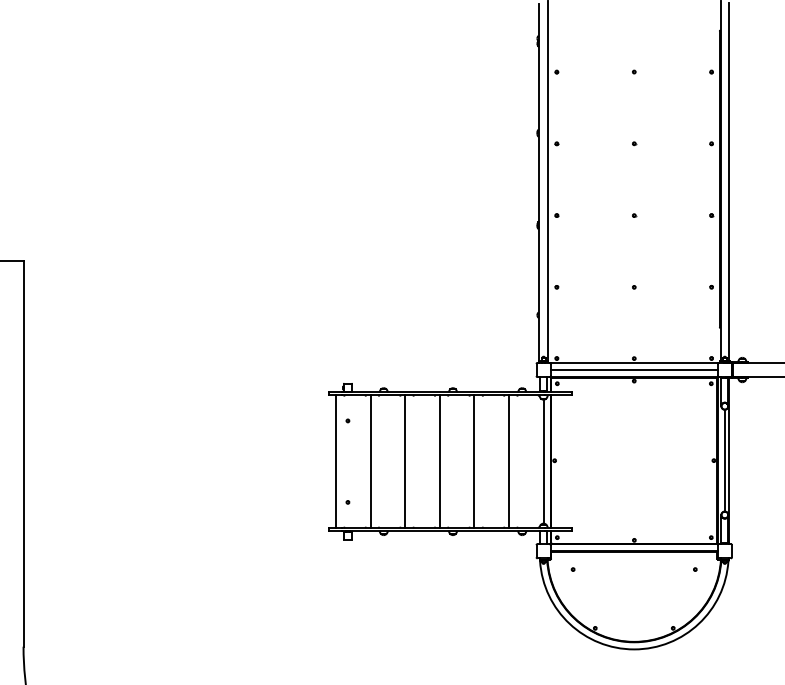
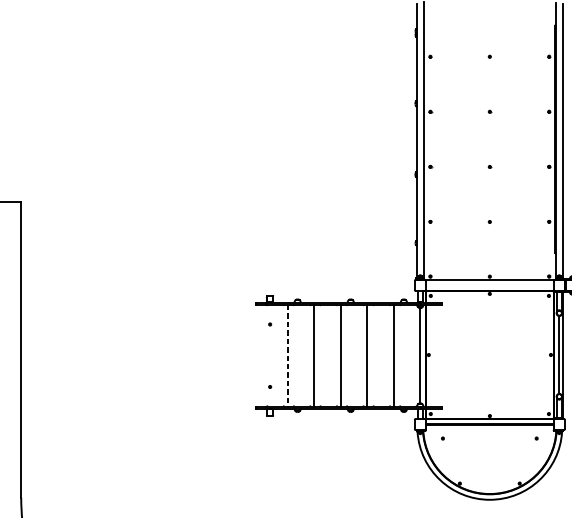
line: (633, 370) -> (489, 285), removed
line: (335, 461) -> (260, 355), removed
line: (370, 462) -> (287, 356), solid -> dashed

